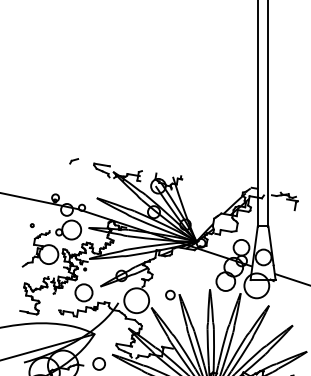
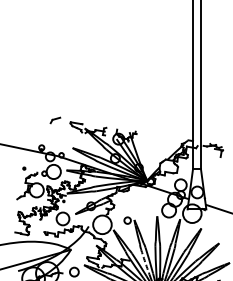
part: (74, 161) -> (55, 120), size x1.6
arc: (193, 350) -> (144, 262), solid -> dashed

